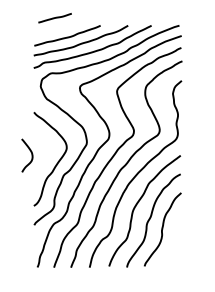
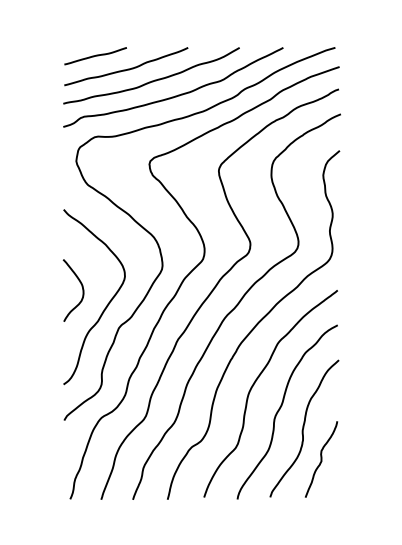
line: (54, 18) -> (94, 56), moved
curve: (31, 155) -> (81, 290), moved
curve: (171, 245) -> (320, 458), added

